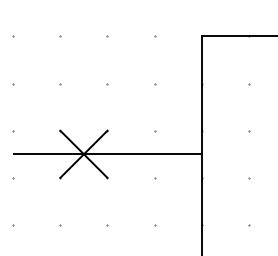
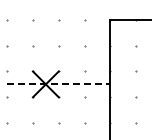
line: (107, 154) -> (58, 84), solid -> dashed

